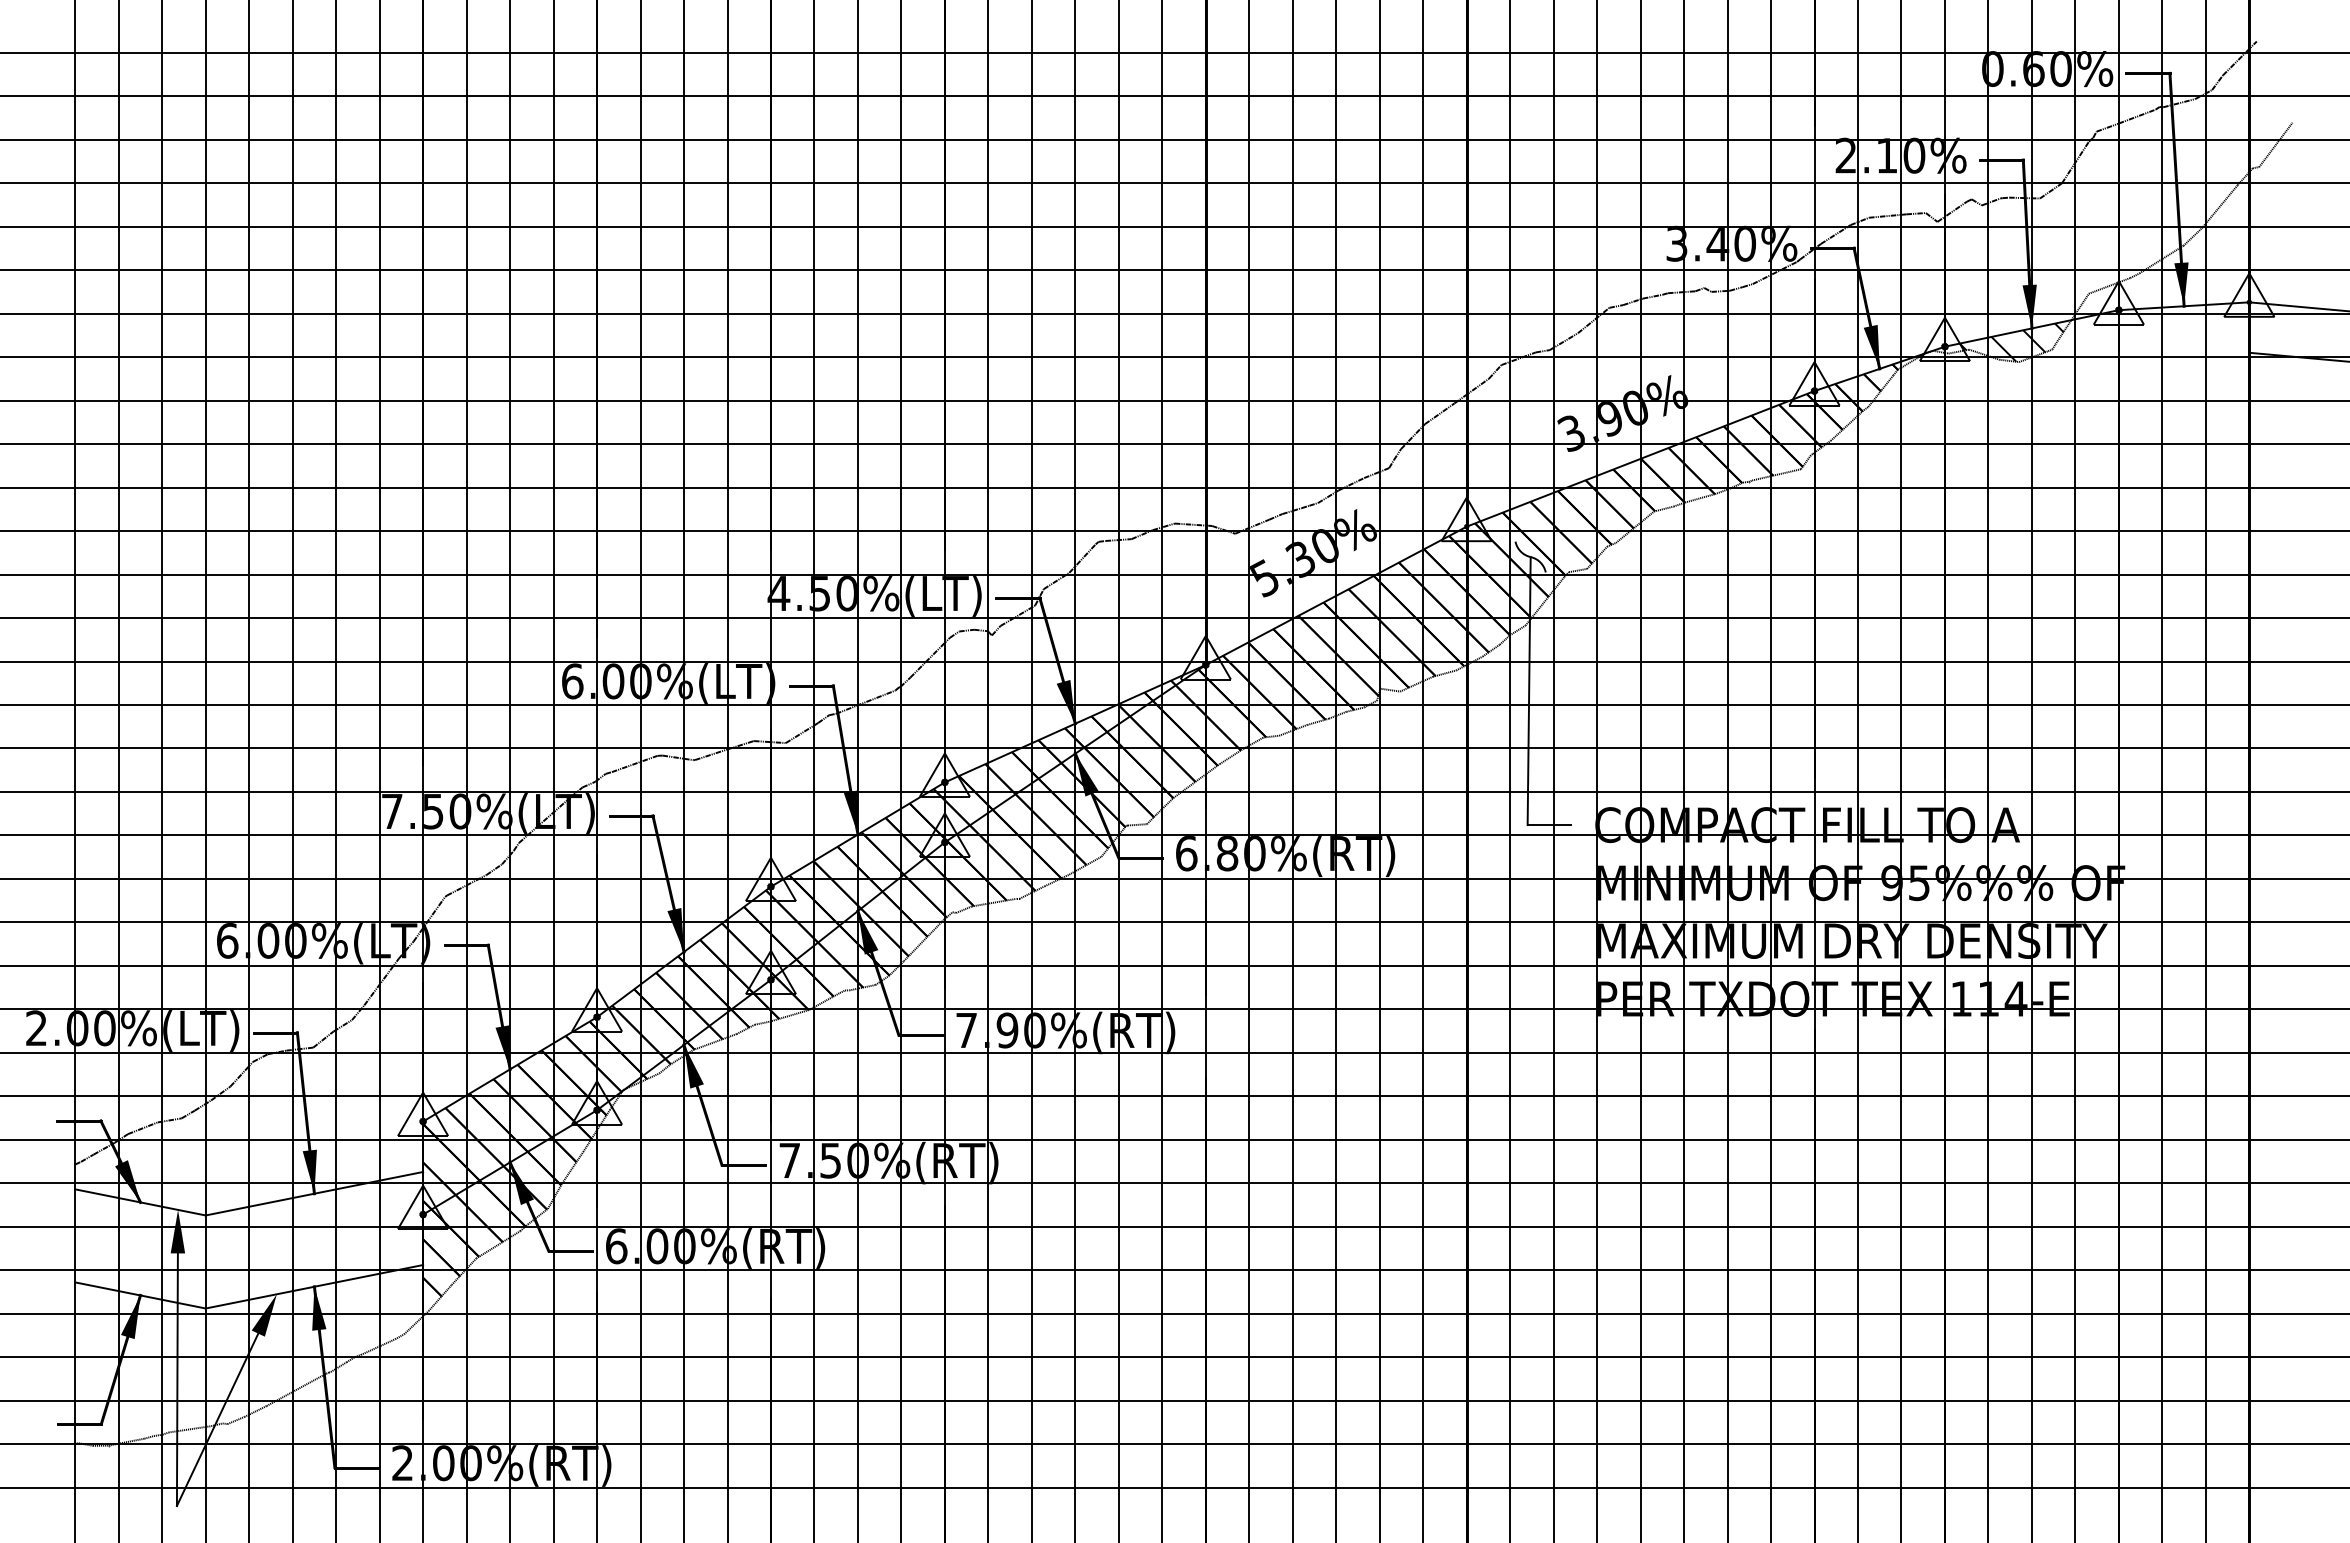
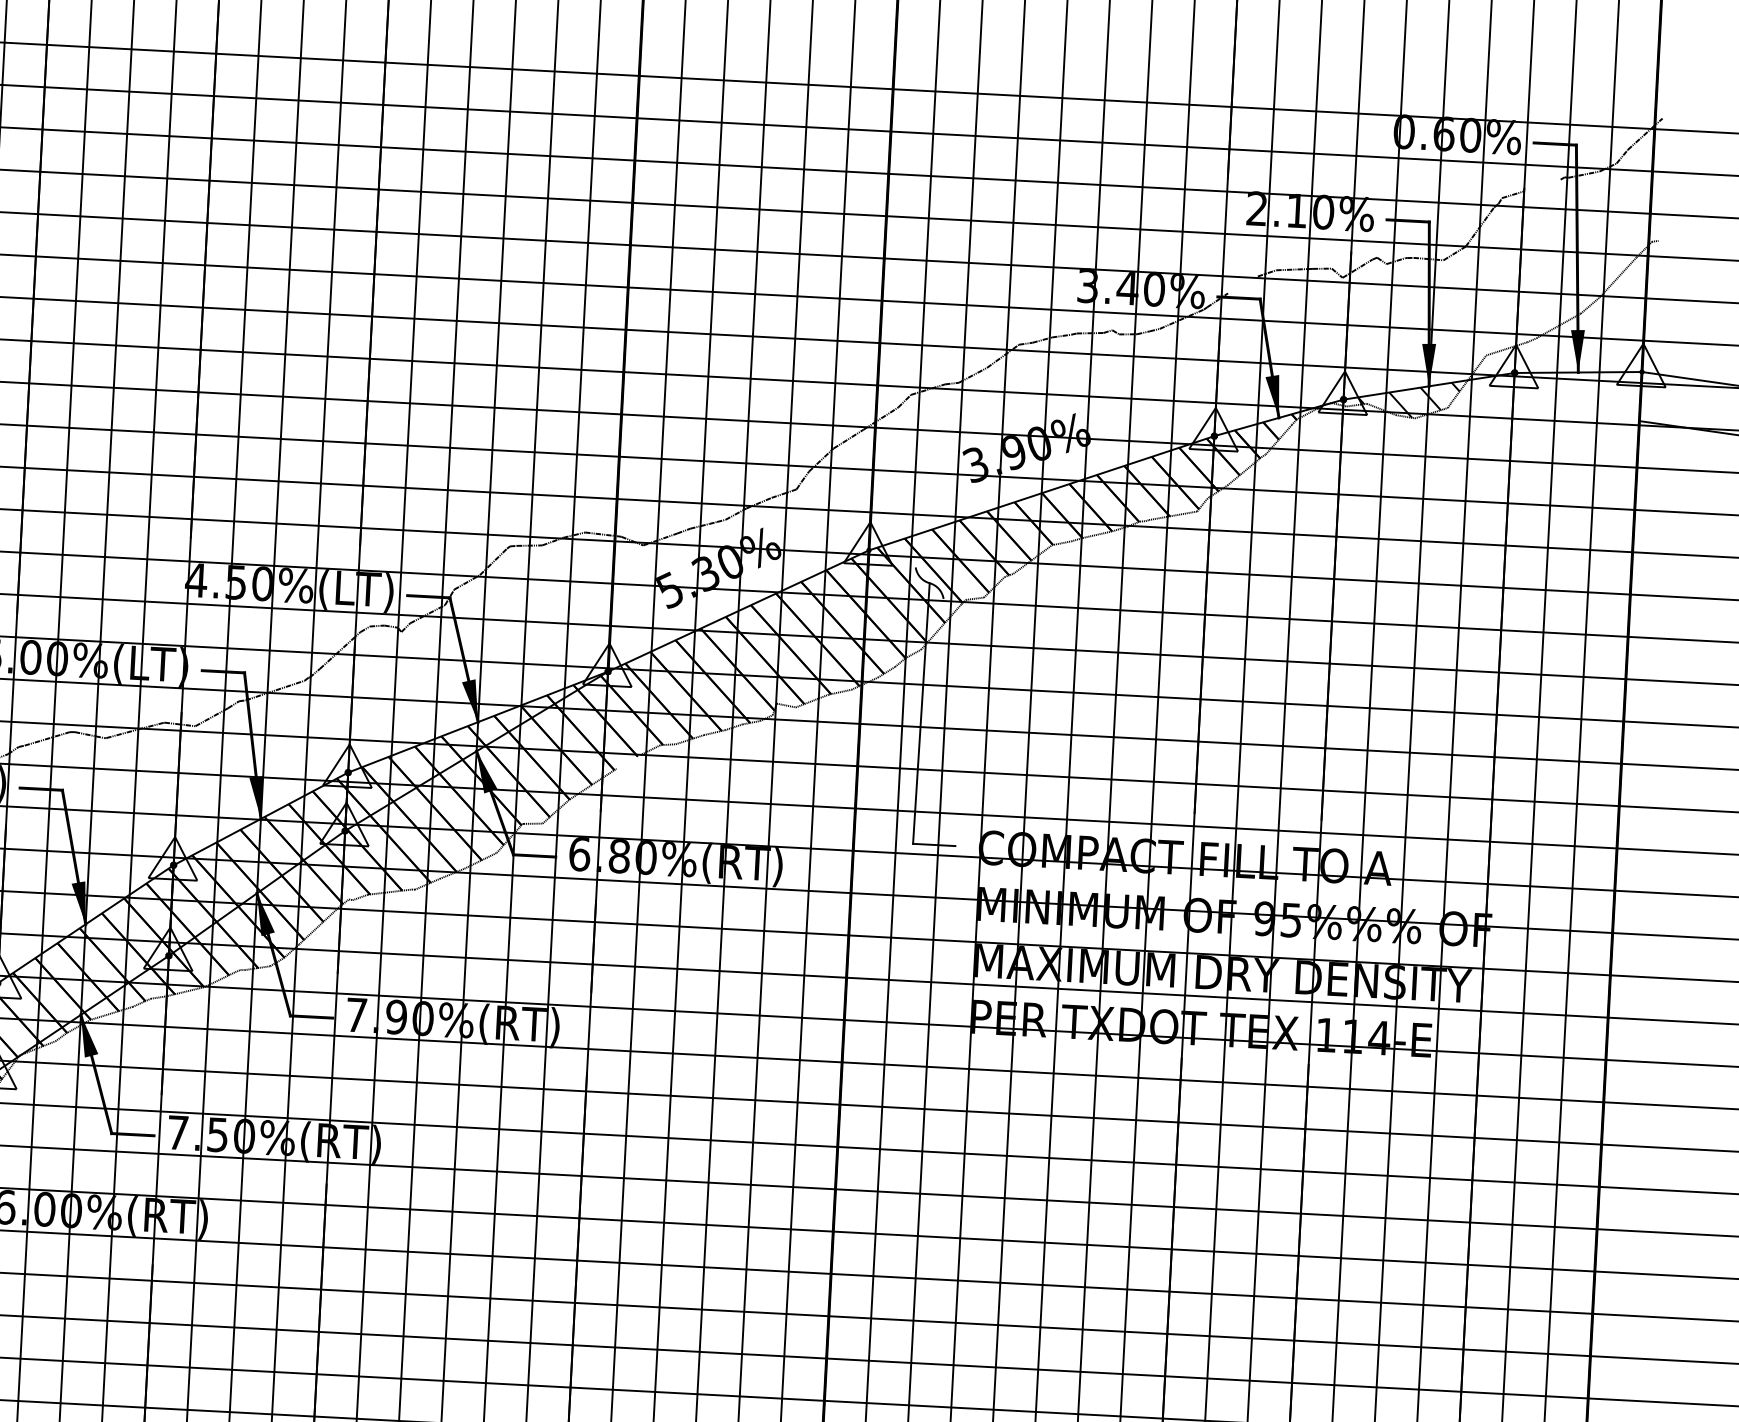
line: (2136, 116) -> (1541, 185), removed
line: (2275, 144) -> (1675, 219), removed
line: (1835, 234) -> (1242, 284), removed
line: (1231, 756) -> (628, 762), removed

